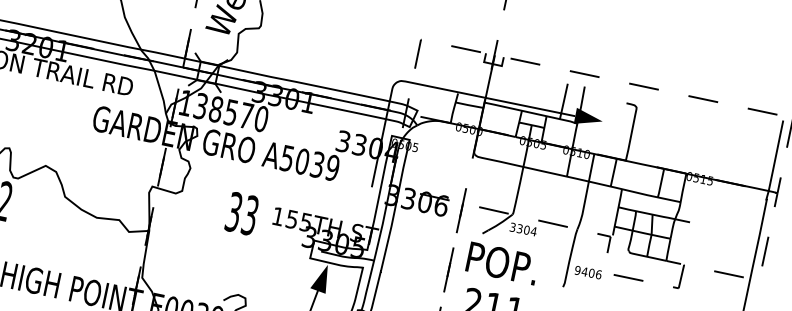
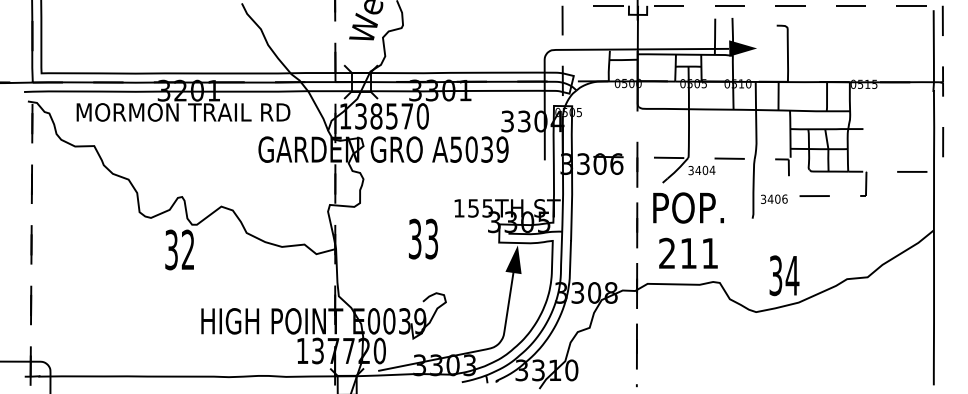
text: (242, 213) -> (423, 238), moved
text: (520, 228) -> (698, 170), 3304 -> 3404
text: (577, 269) -> (763, 198), 9406 -> 3406

